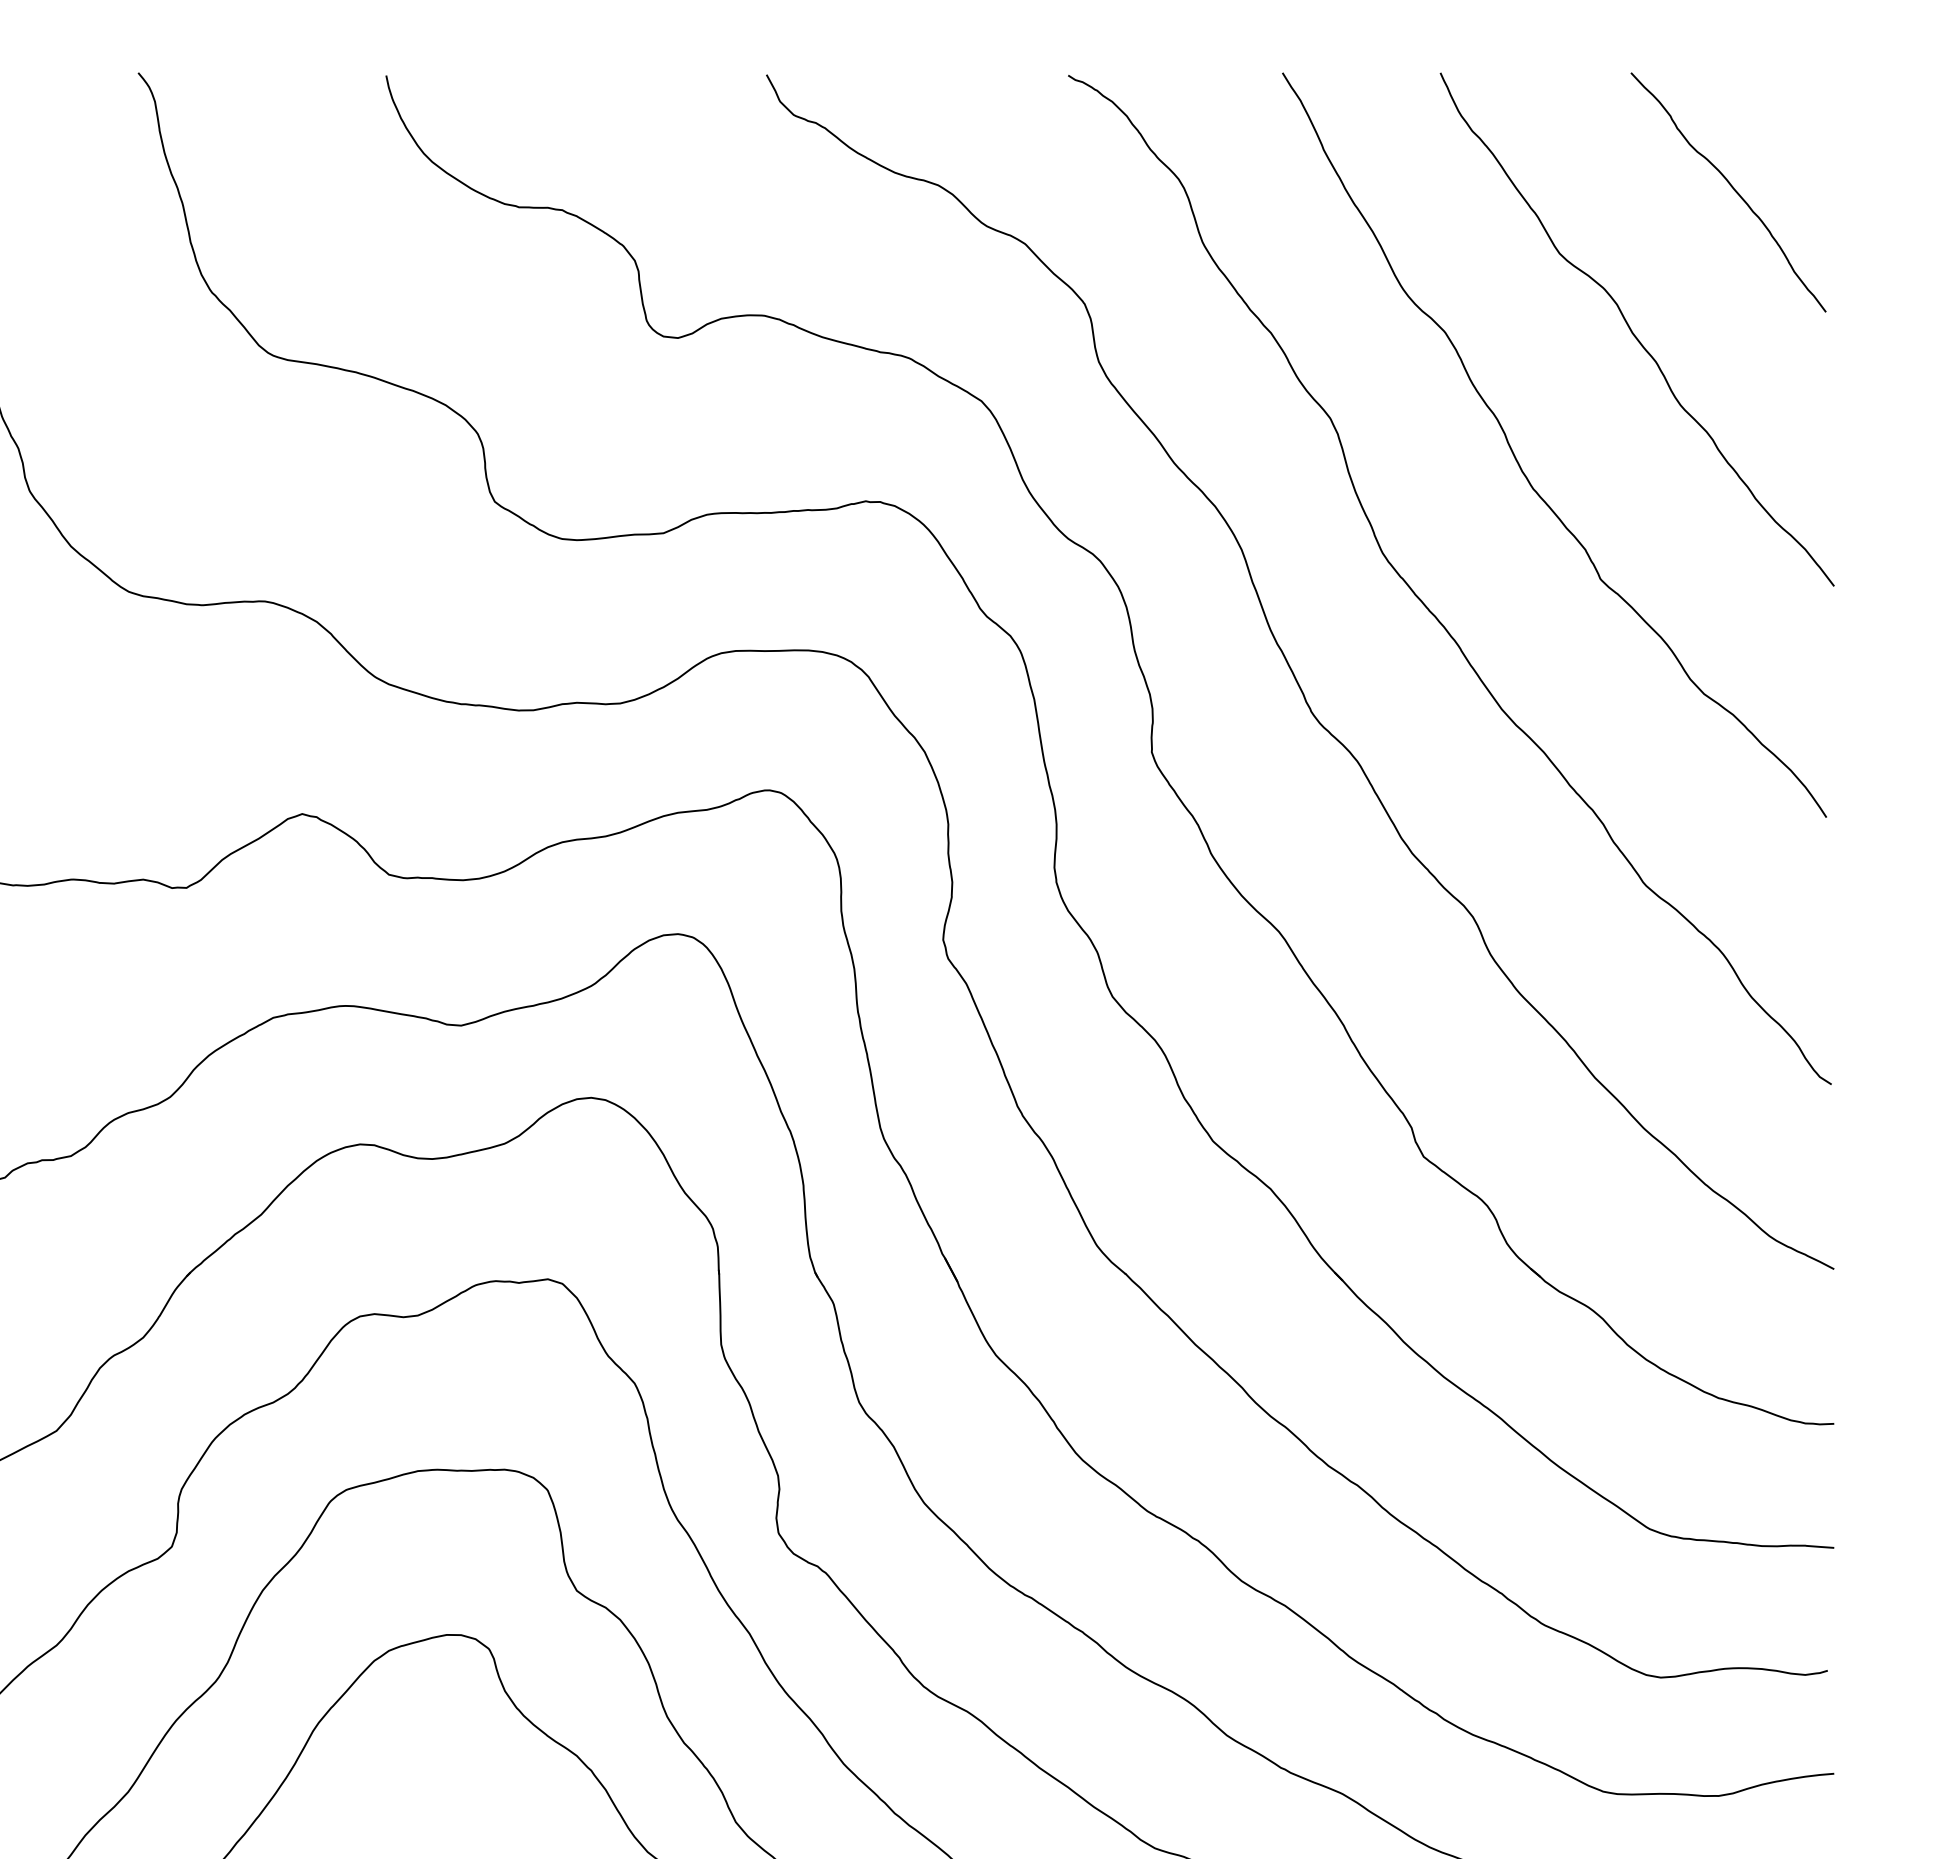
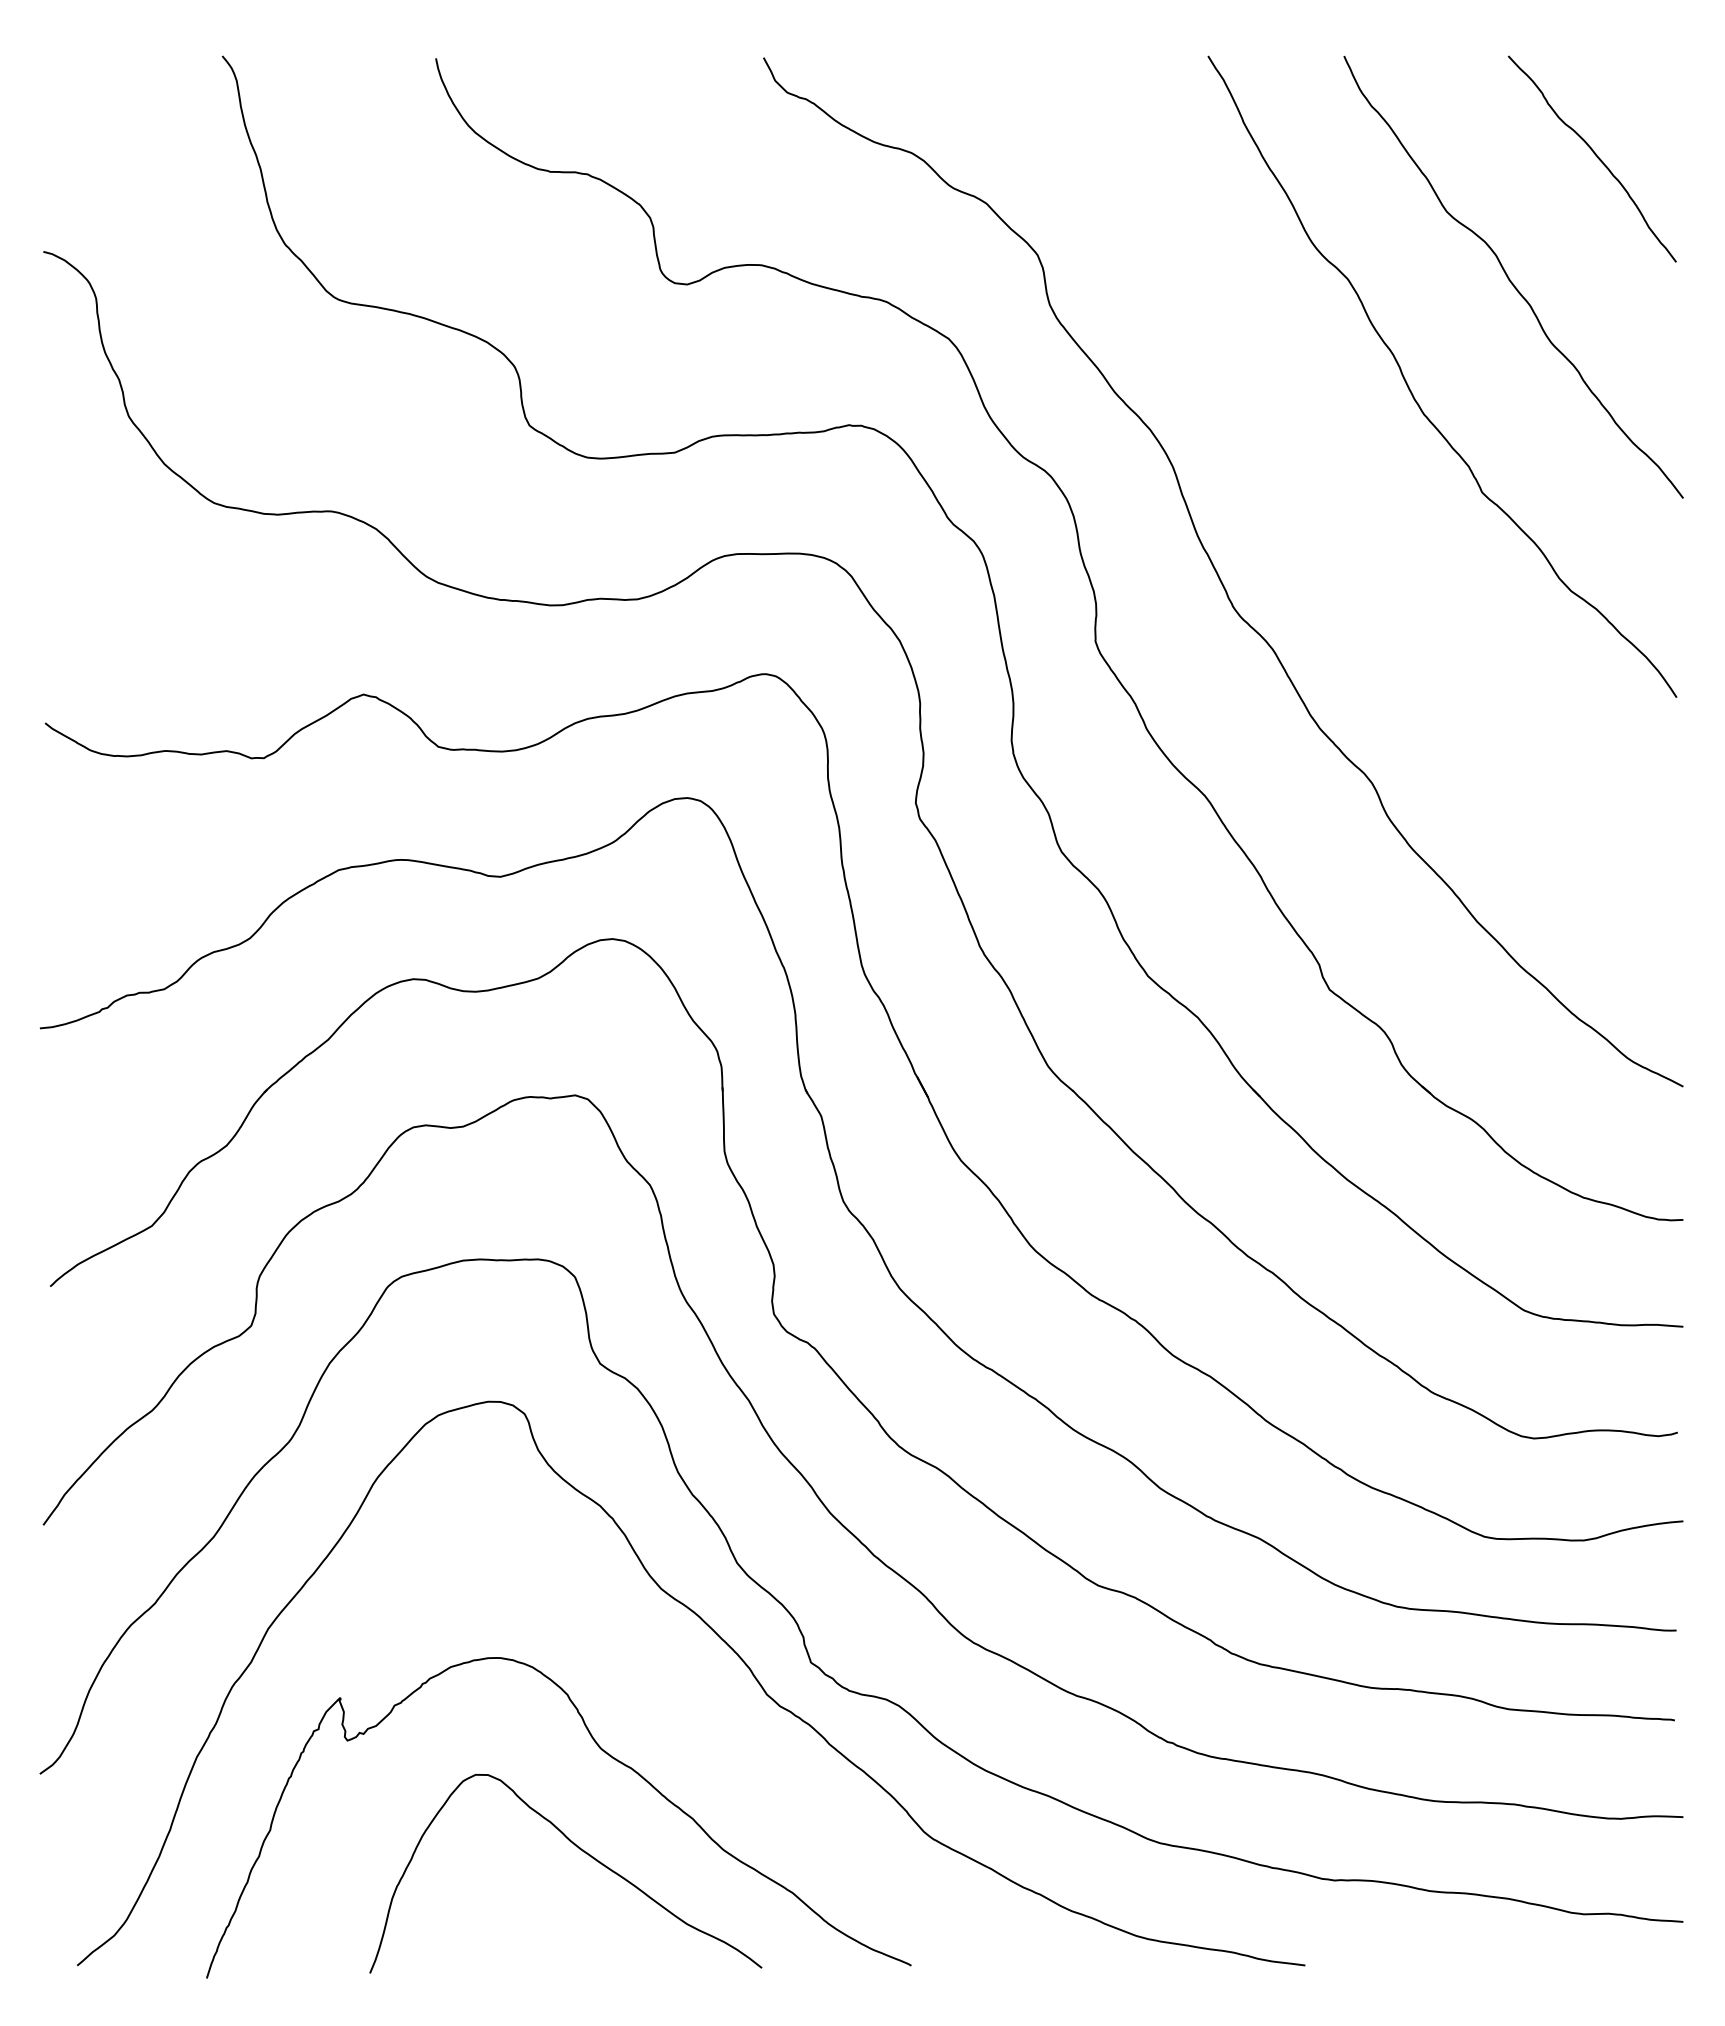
curve: (1424, 602) -> (1330, 512), removed

